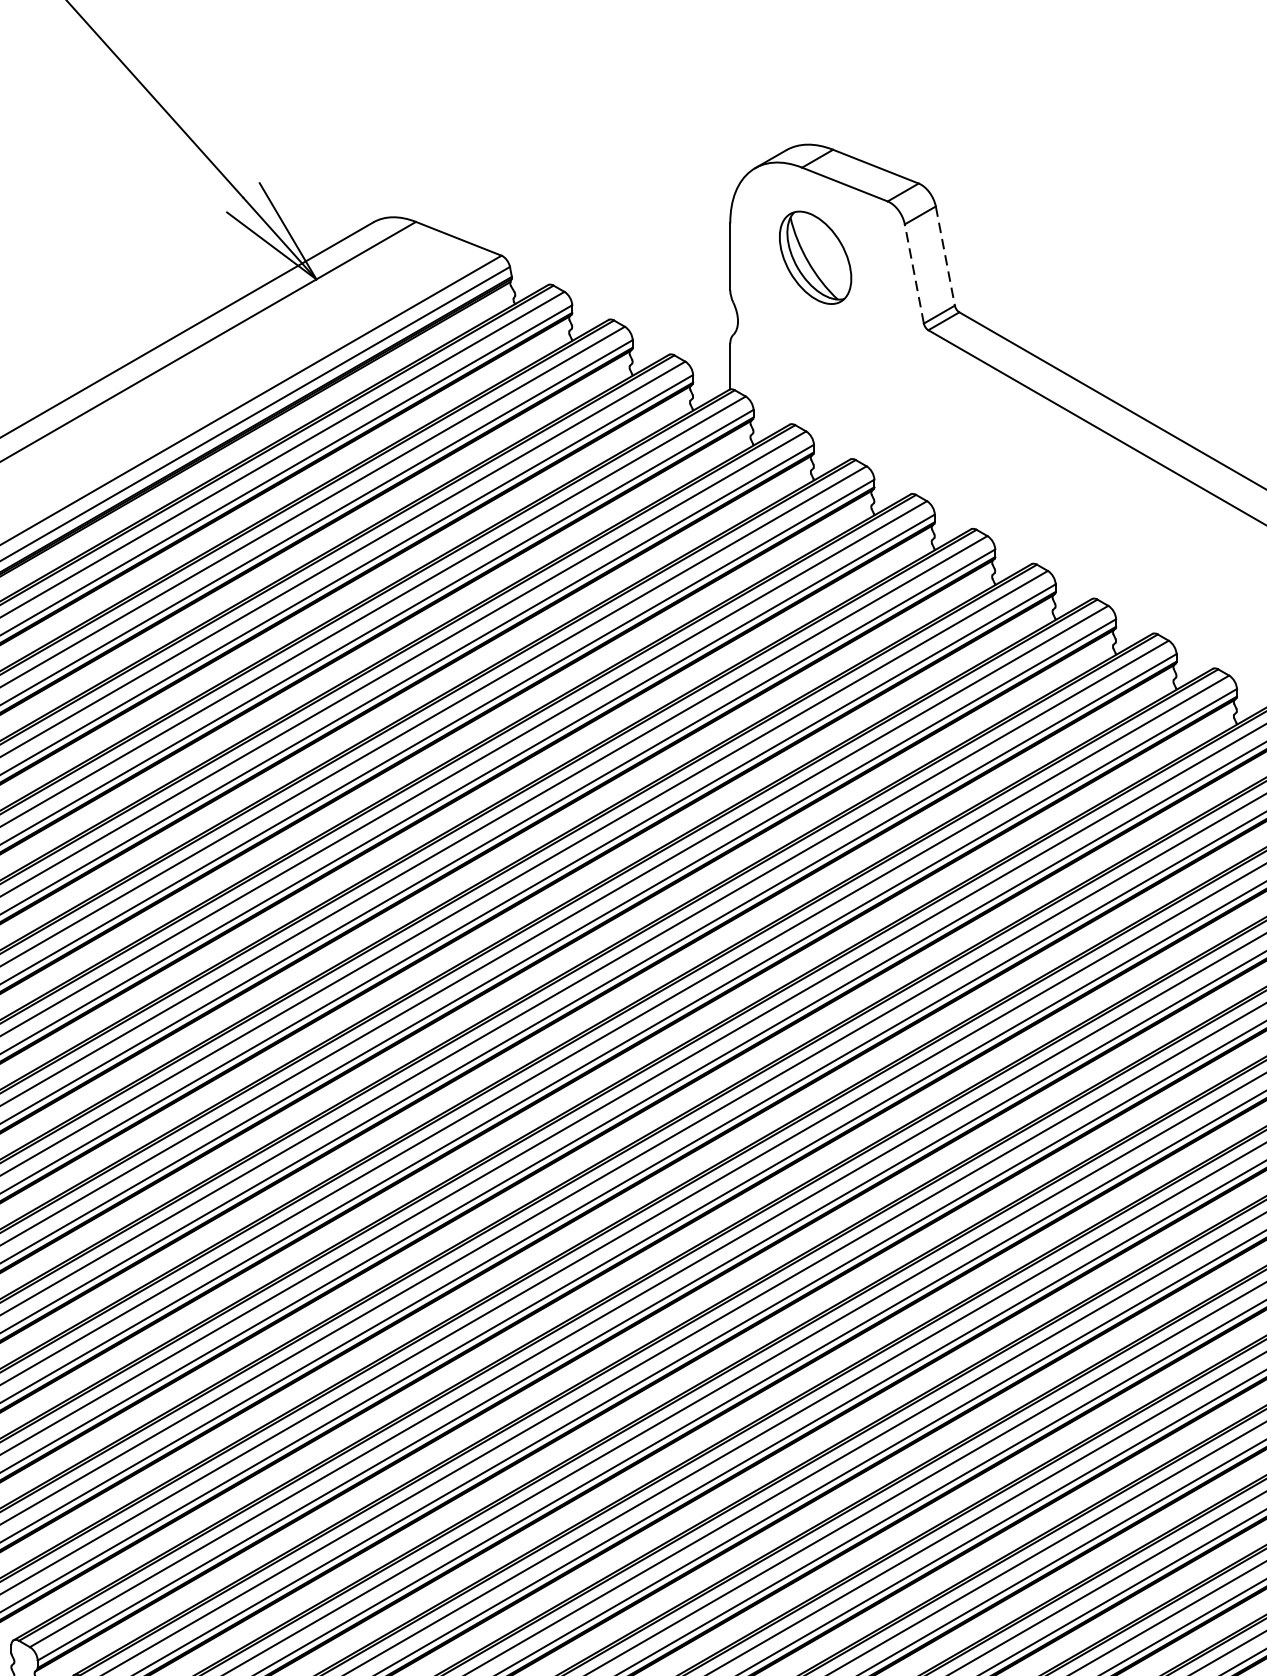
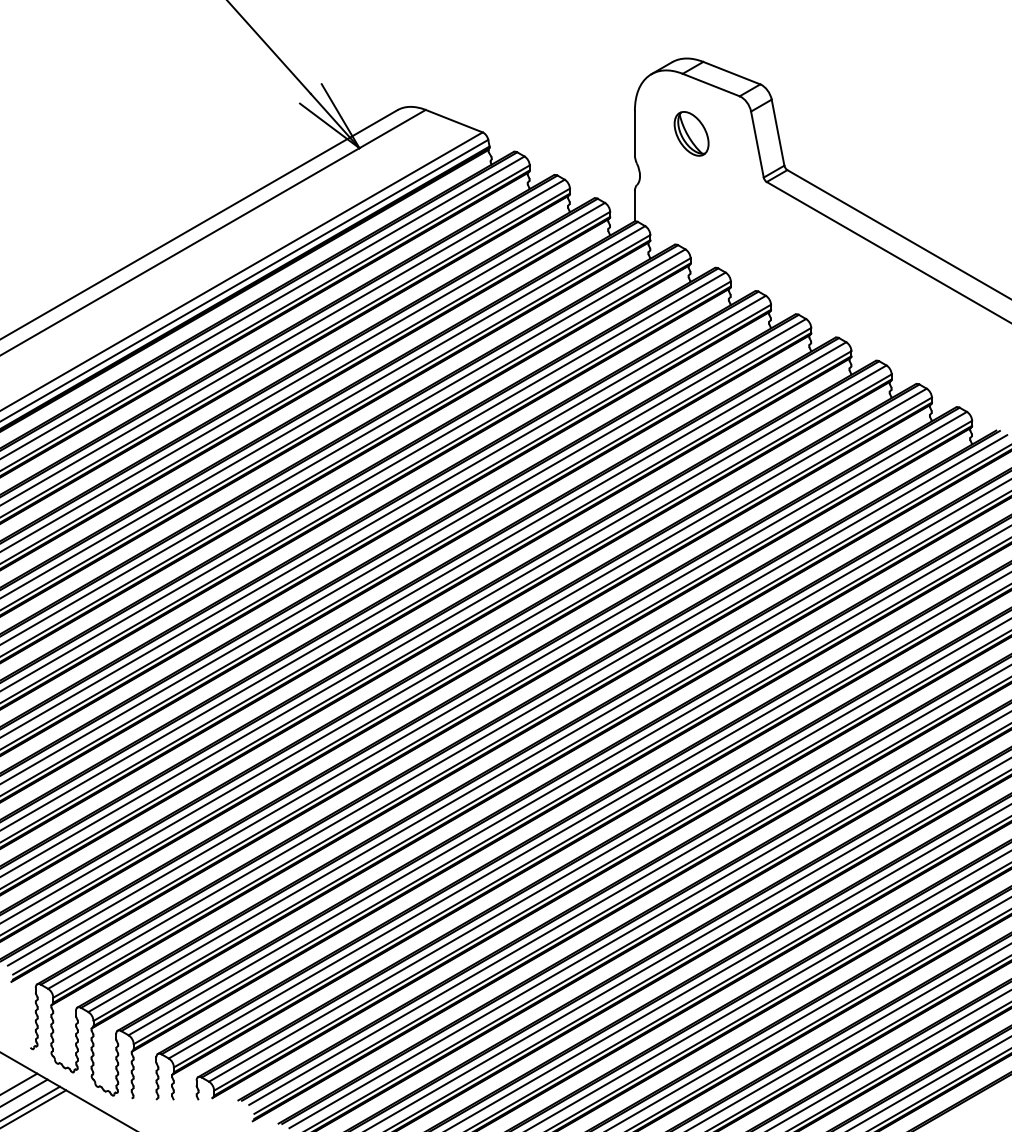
line: (946, 255) -> (778, 132), dashed -> solid
part: (815, 257) -> (691, 133), size x0.71
line: (914, 273) -> (757, 144), dashed -> solid

